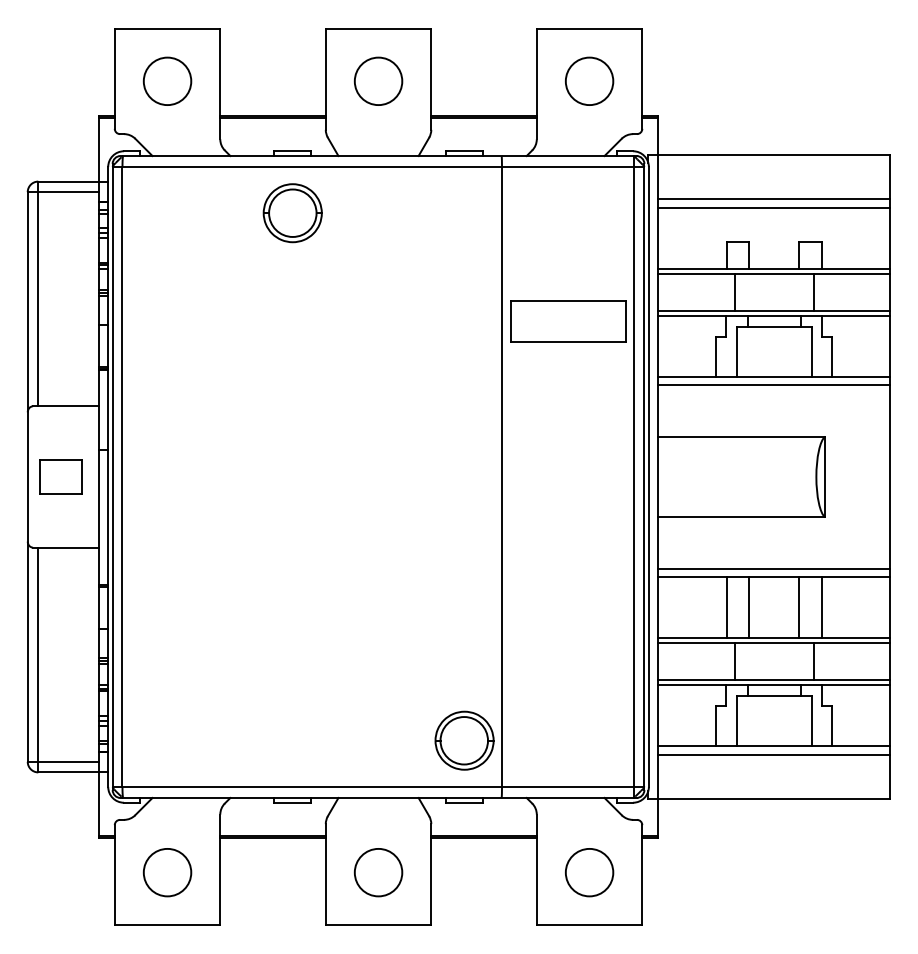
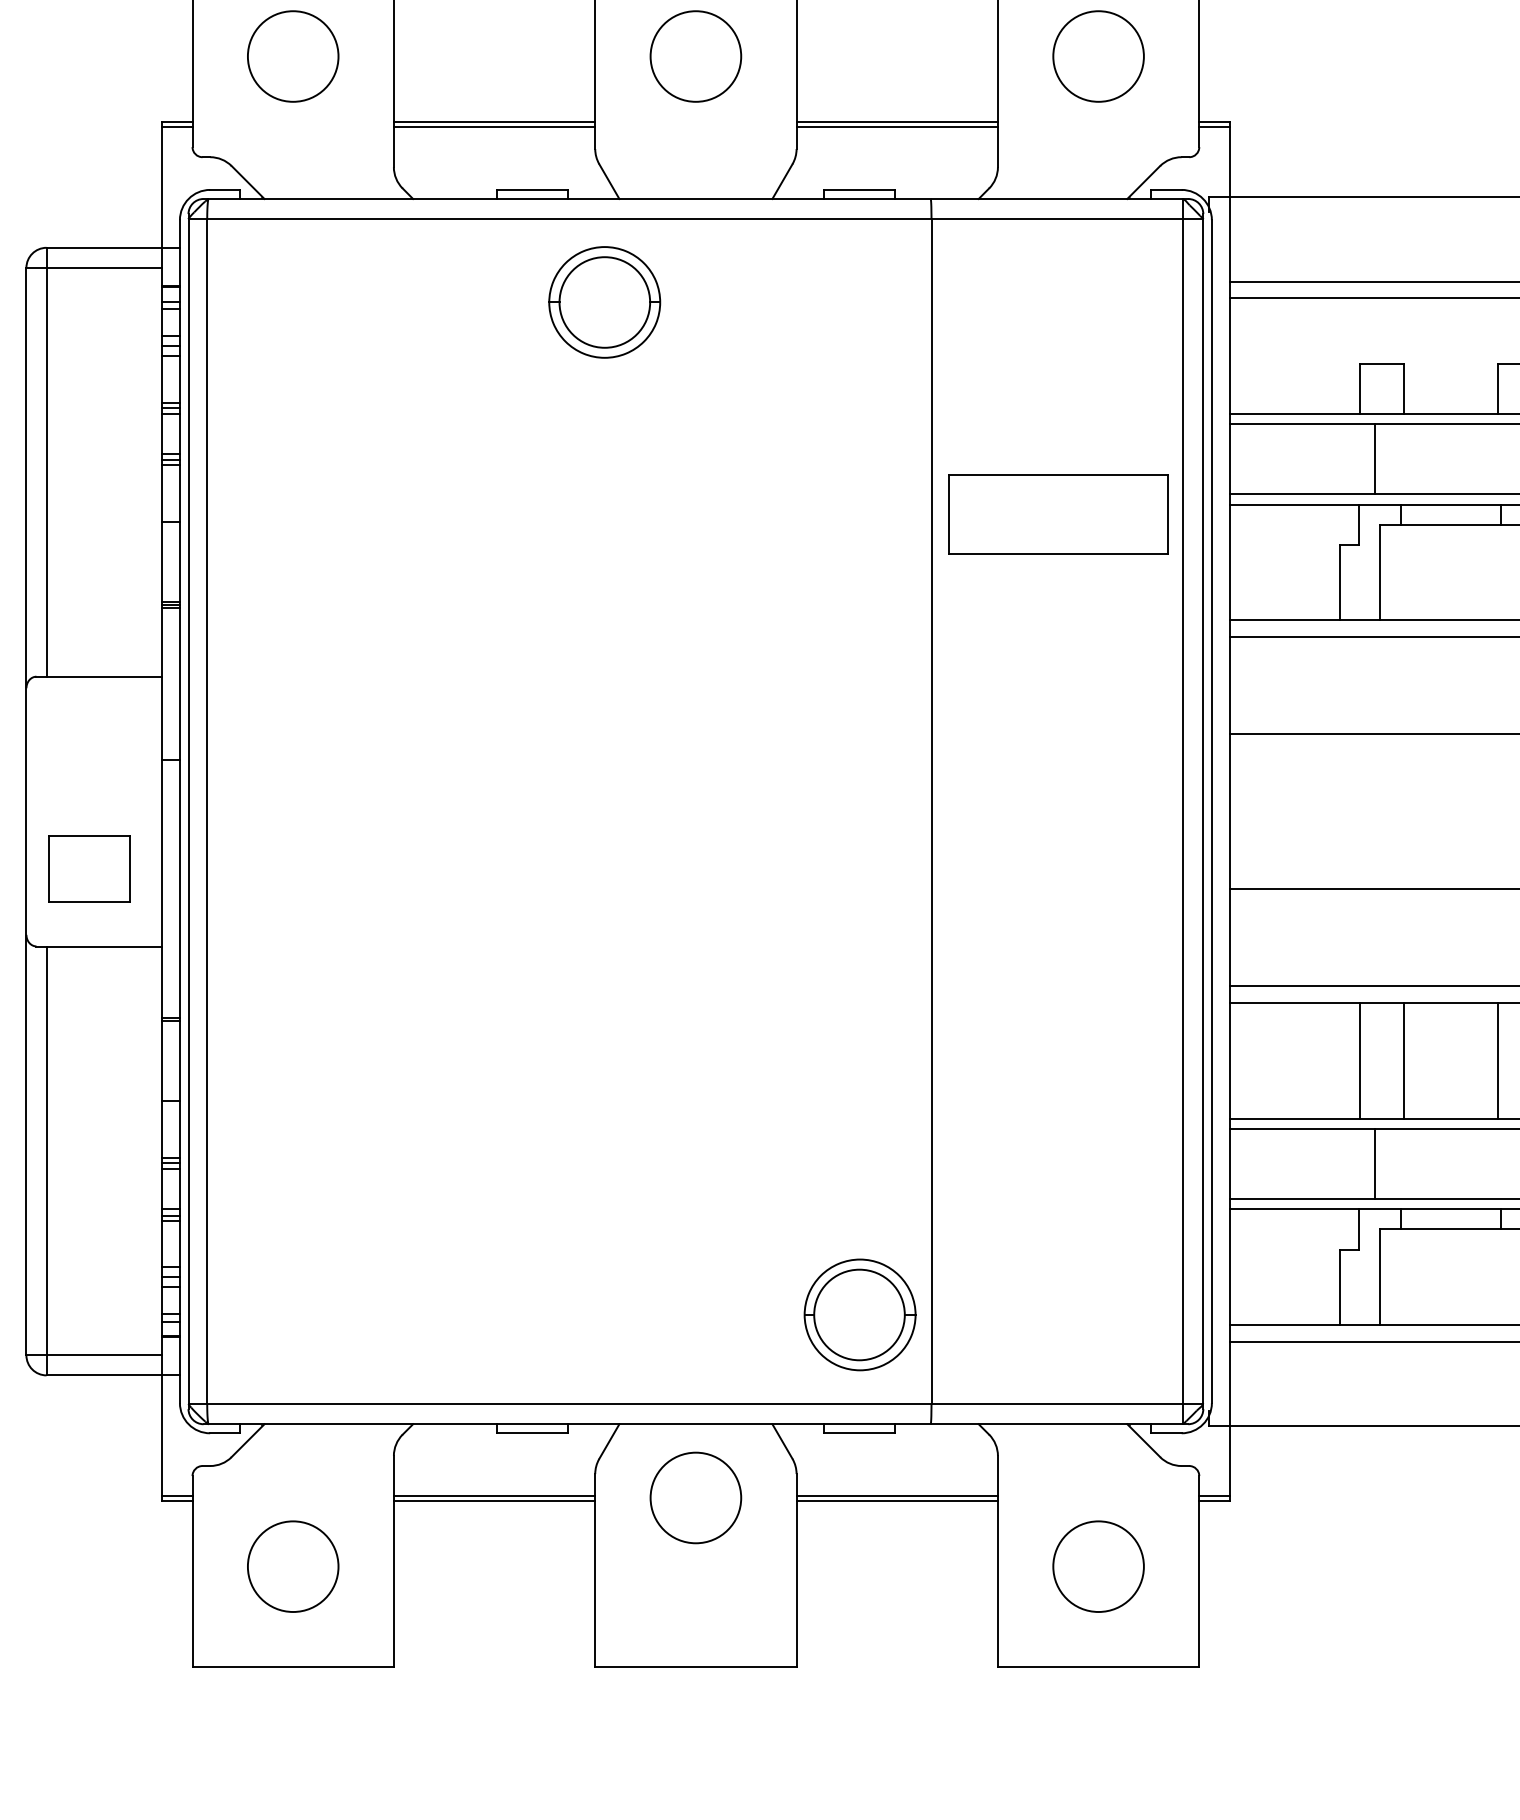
part: (292, 213) -> (604, 302), moved
part: (60, 476) -> (88, 867), moved
circle: (378, 872) -> (695, 1497), moved

